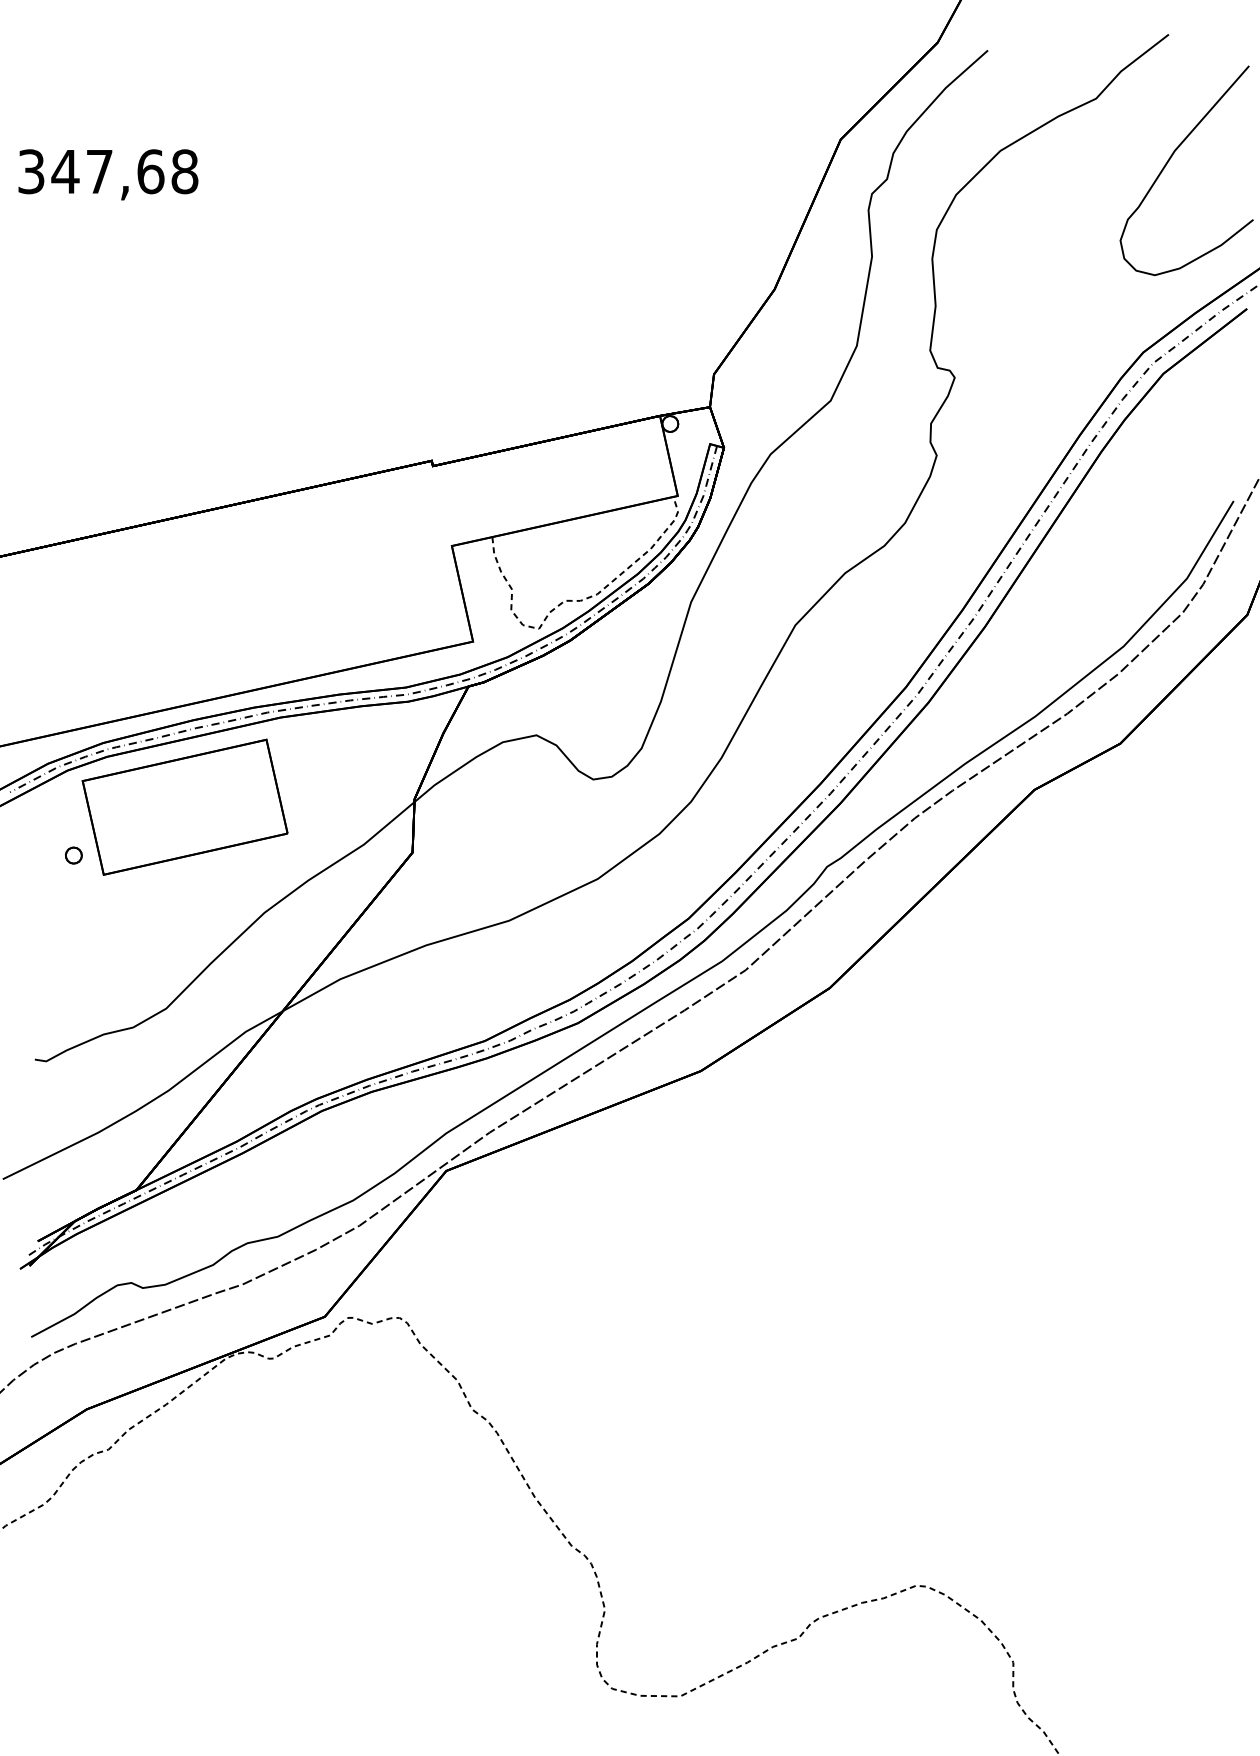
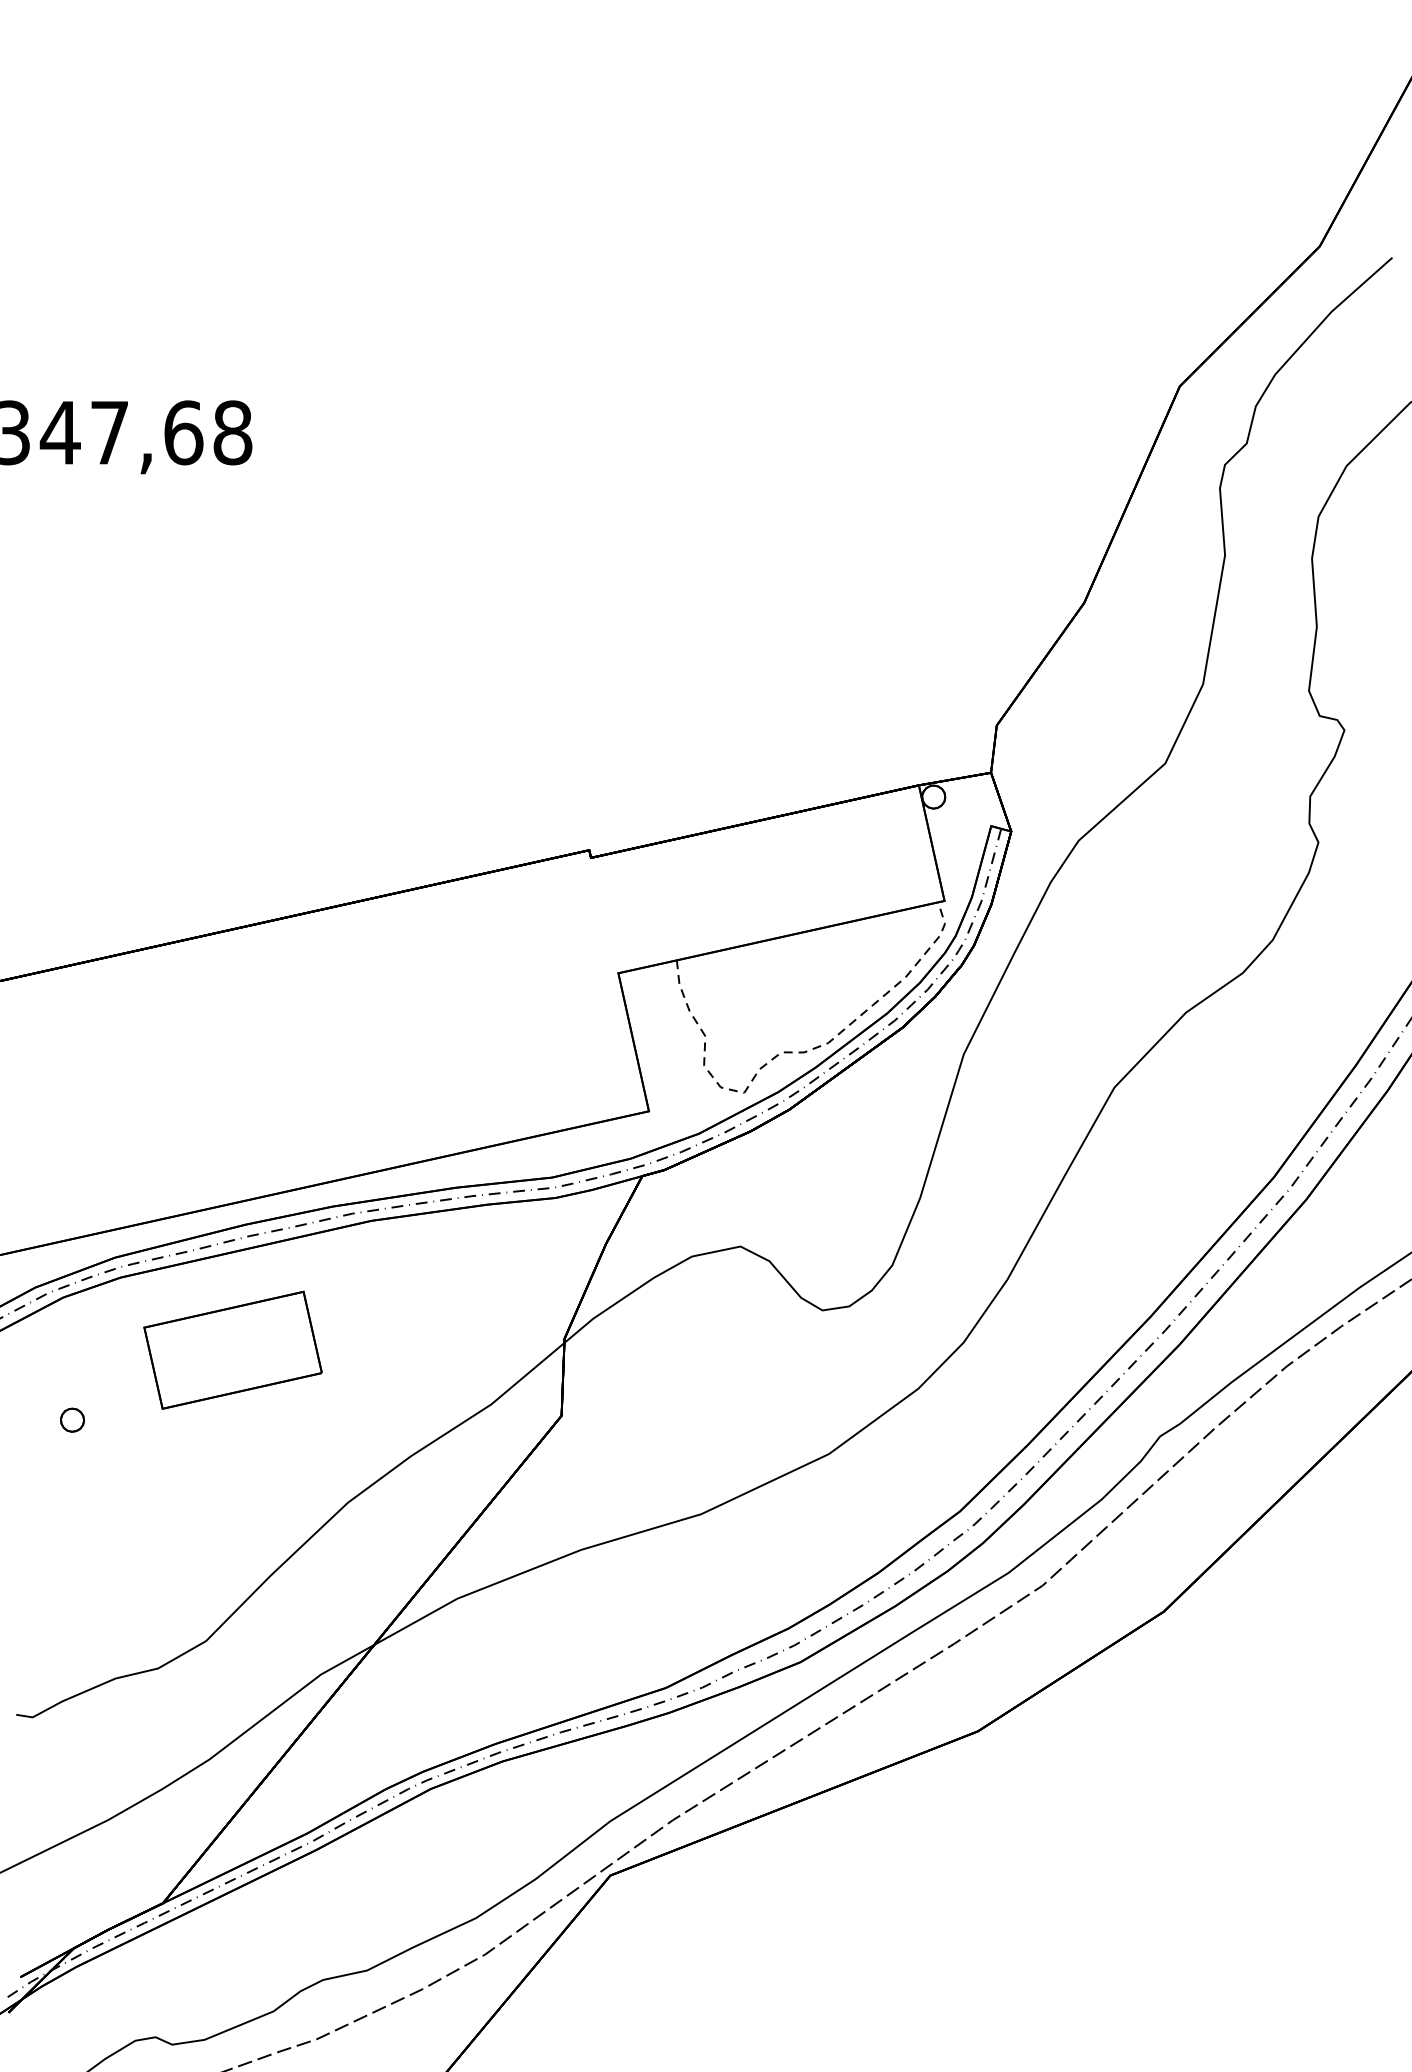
part: (184, 806) -> (232, 1349), size x0.6

